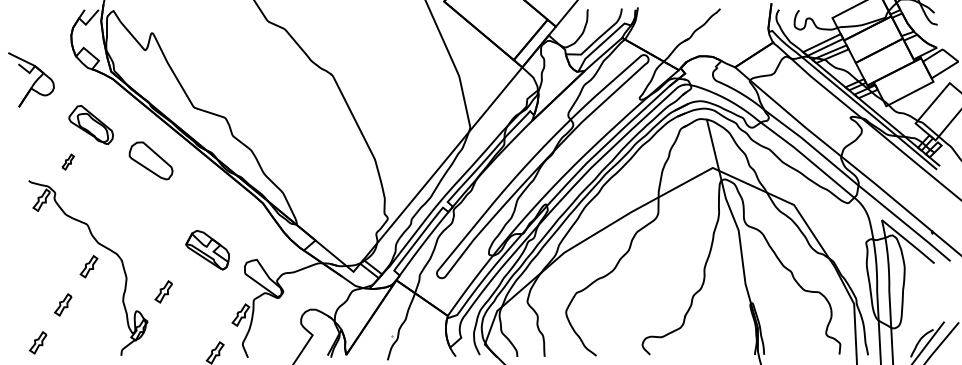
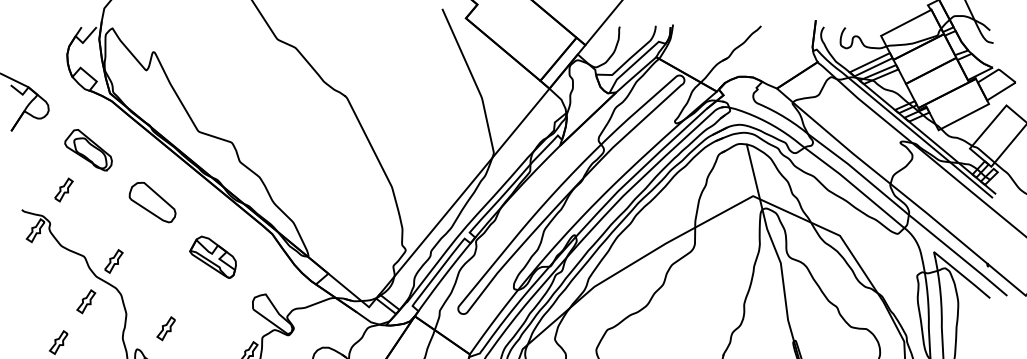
part: (150, 160) -> (151, 202), moved
part: (68, 161) -> (64, 189), size x1.43
part: (115, 228) -> (114, 260), added
part: (207, 249) -> (212, 256), moved

